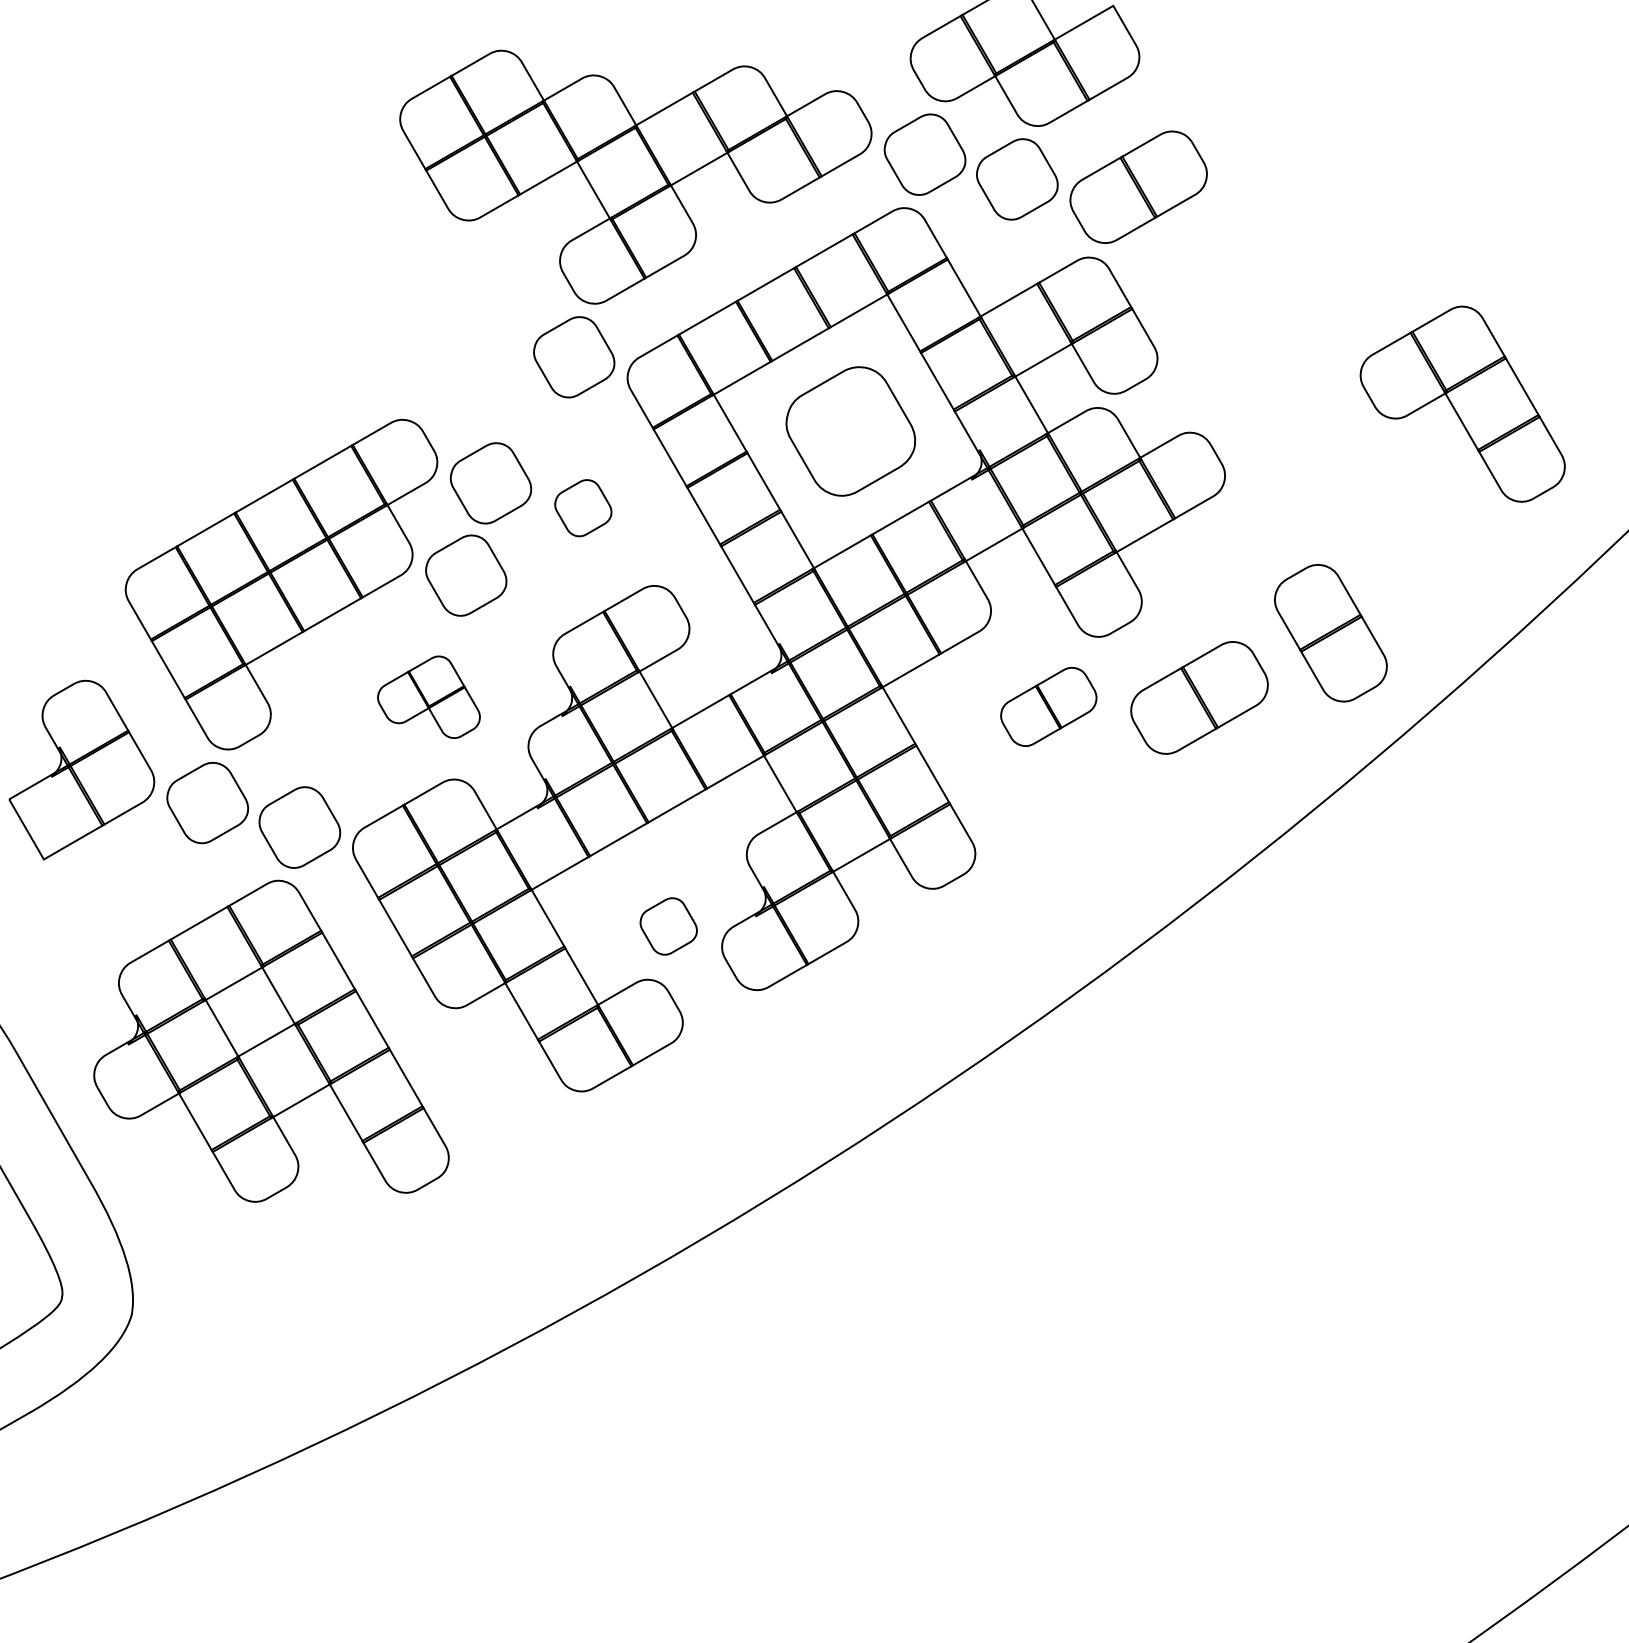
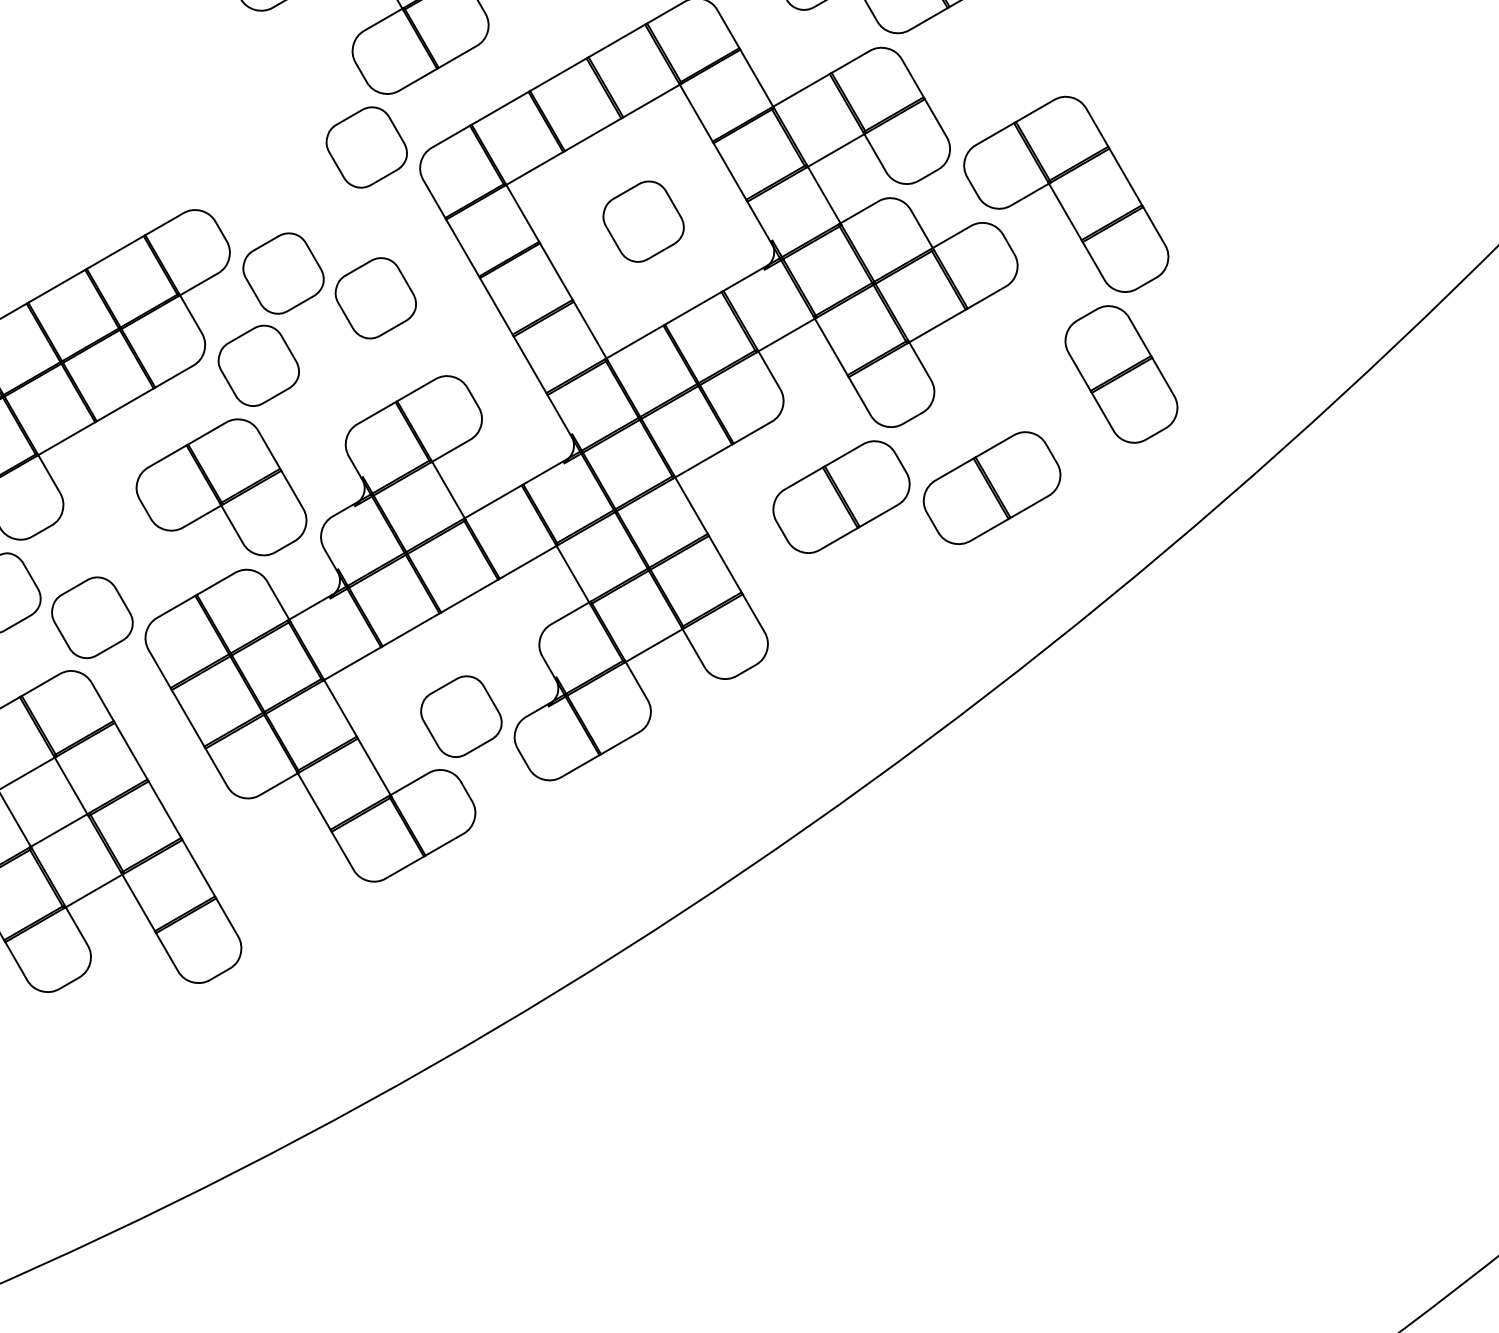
part: (1462, 403) -> (1066, 193), moved
part: (851, 431) -> (644, 221), size x0.62
part: (583, 508) -> (376, 298), size x1.43
part: (1330, 633) -> (1121, 374), moved
part: (428, 697) -> (221, 487), size x1.67
part: (1048, 706) -> (841, 496), size x1.43
part: (668, 926) -> (461, 716), size x1.43

